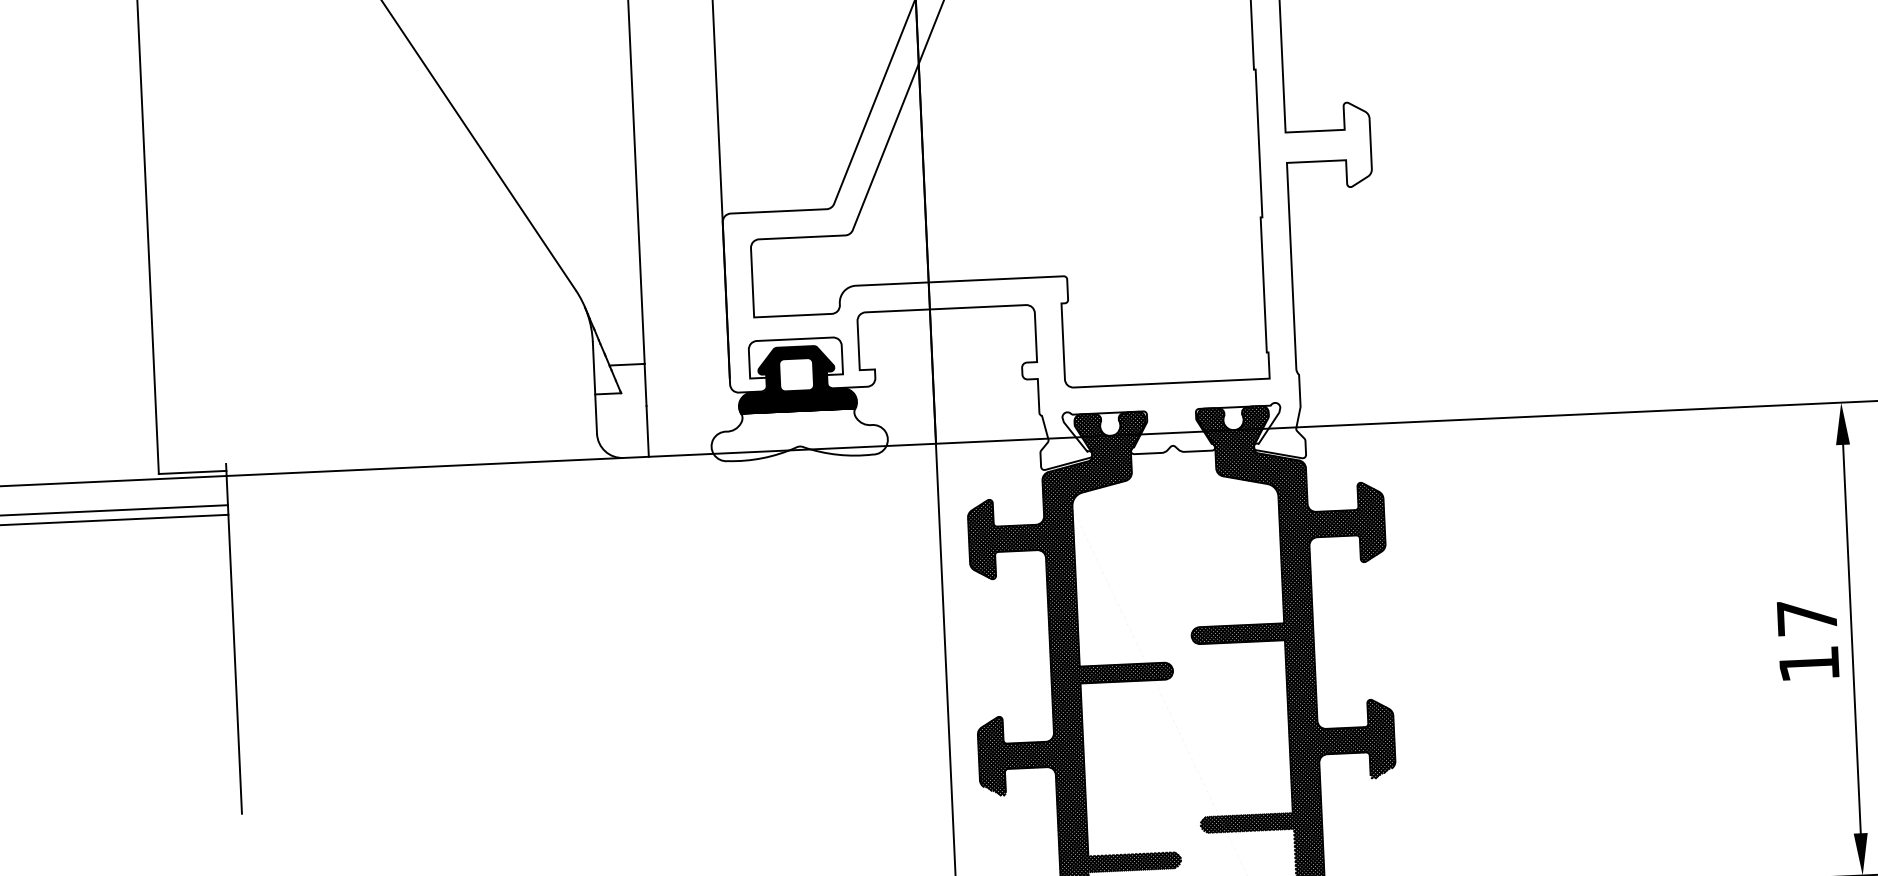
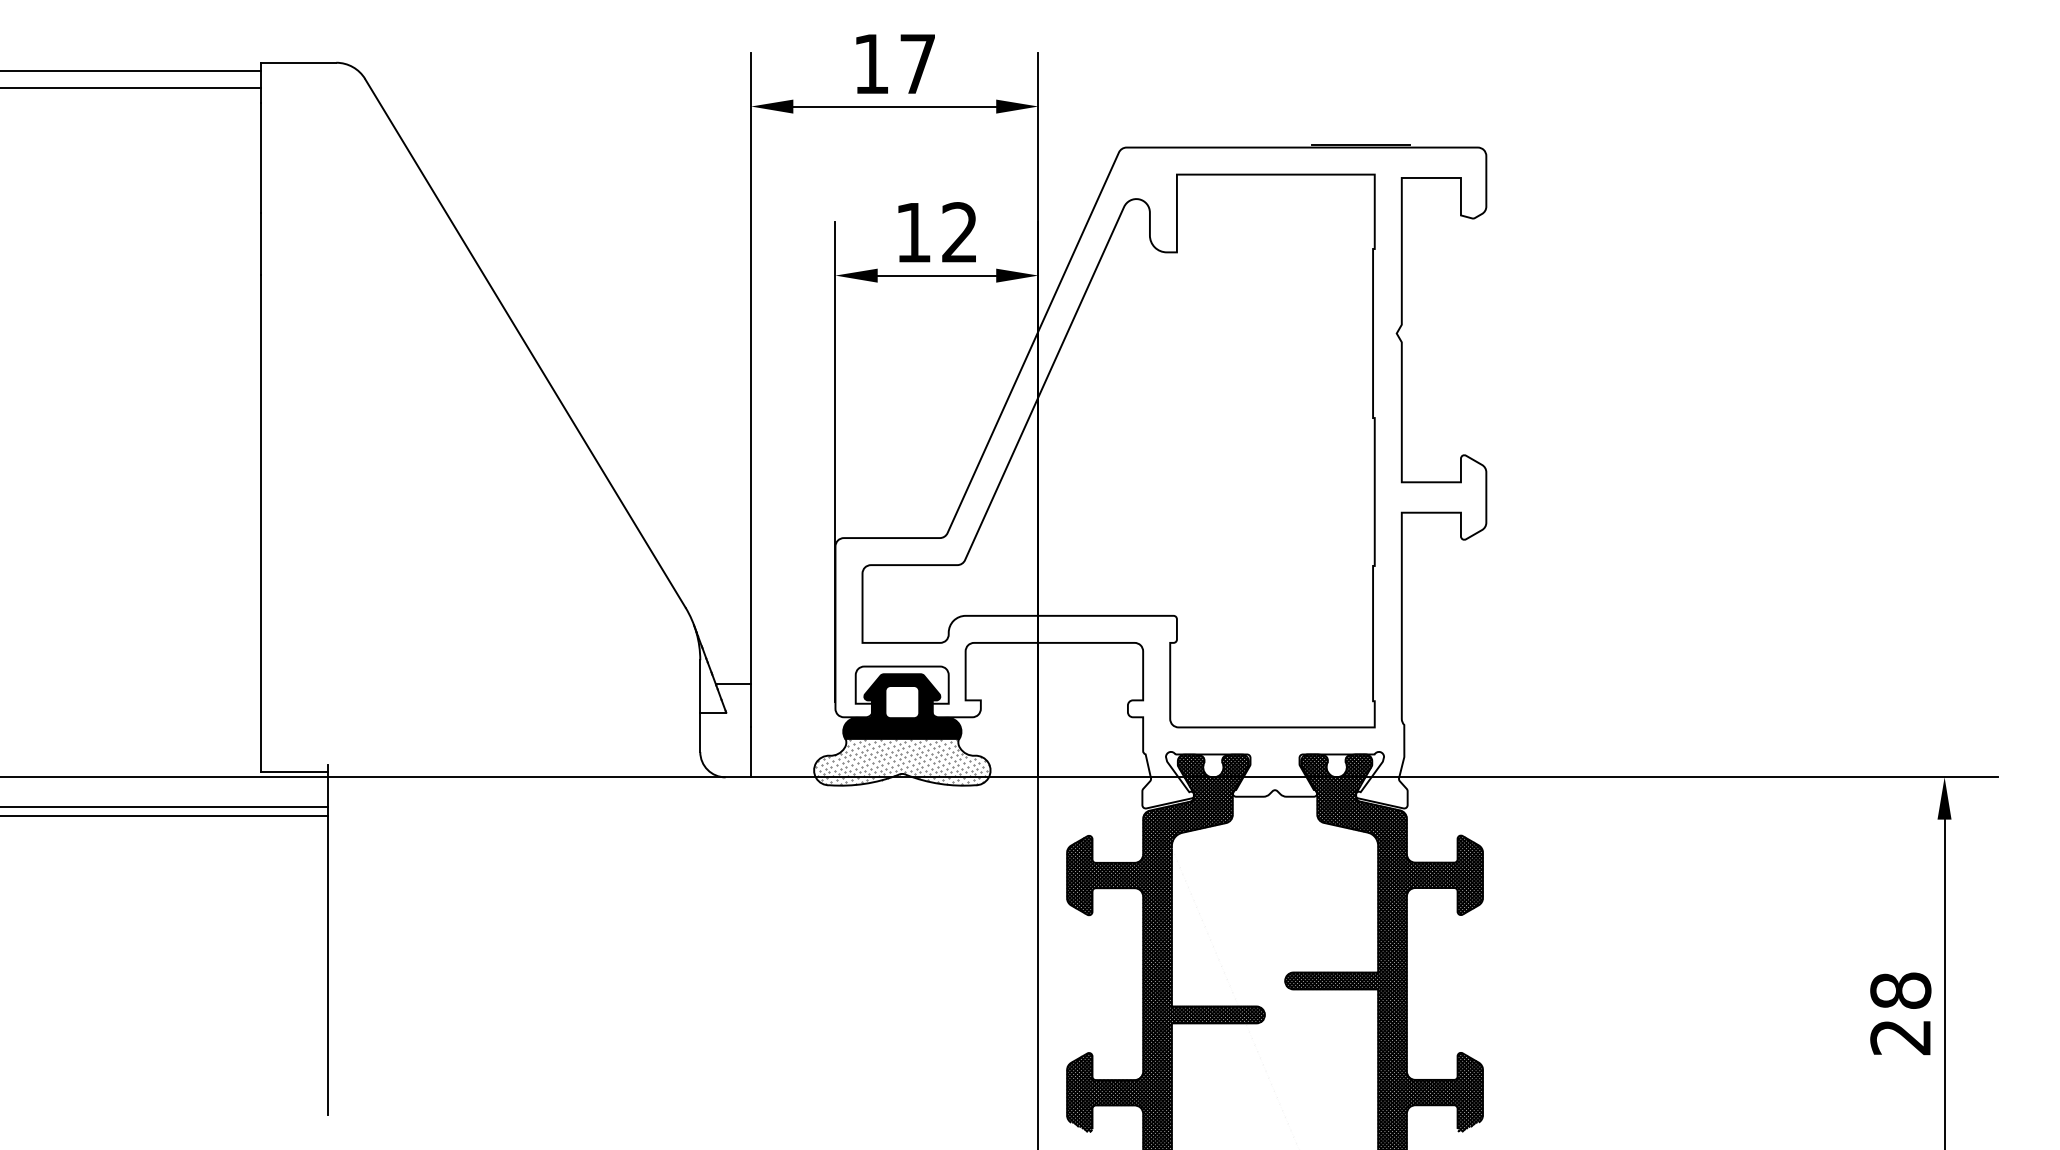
hatch: (799, 434) -> (902, 761), added
text: (1807, 640) -> (1900, 1013), 17 -> 28

